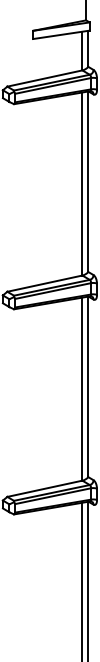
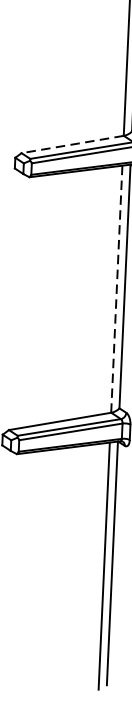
line: (44, 283) -> (72, 144), solid -> dashed
line: (82, 389) -> (116, 289), solid -> dashed

